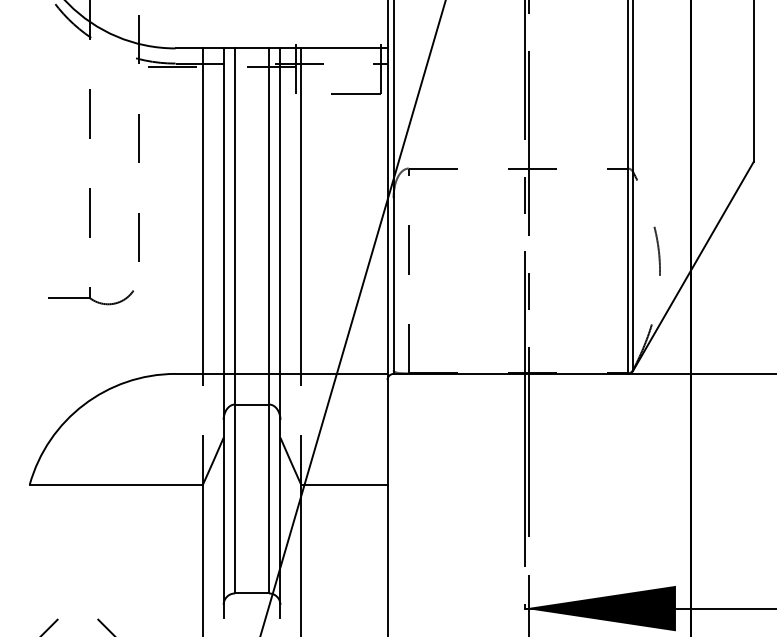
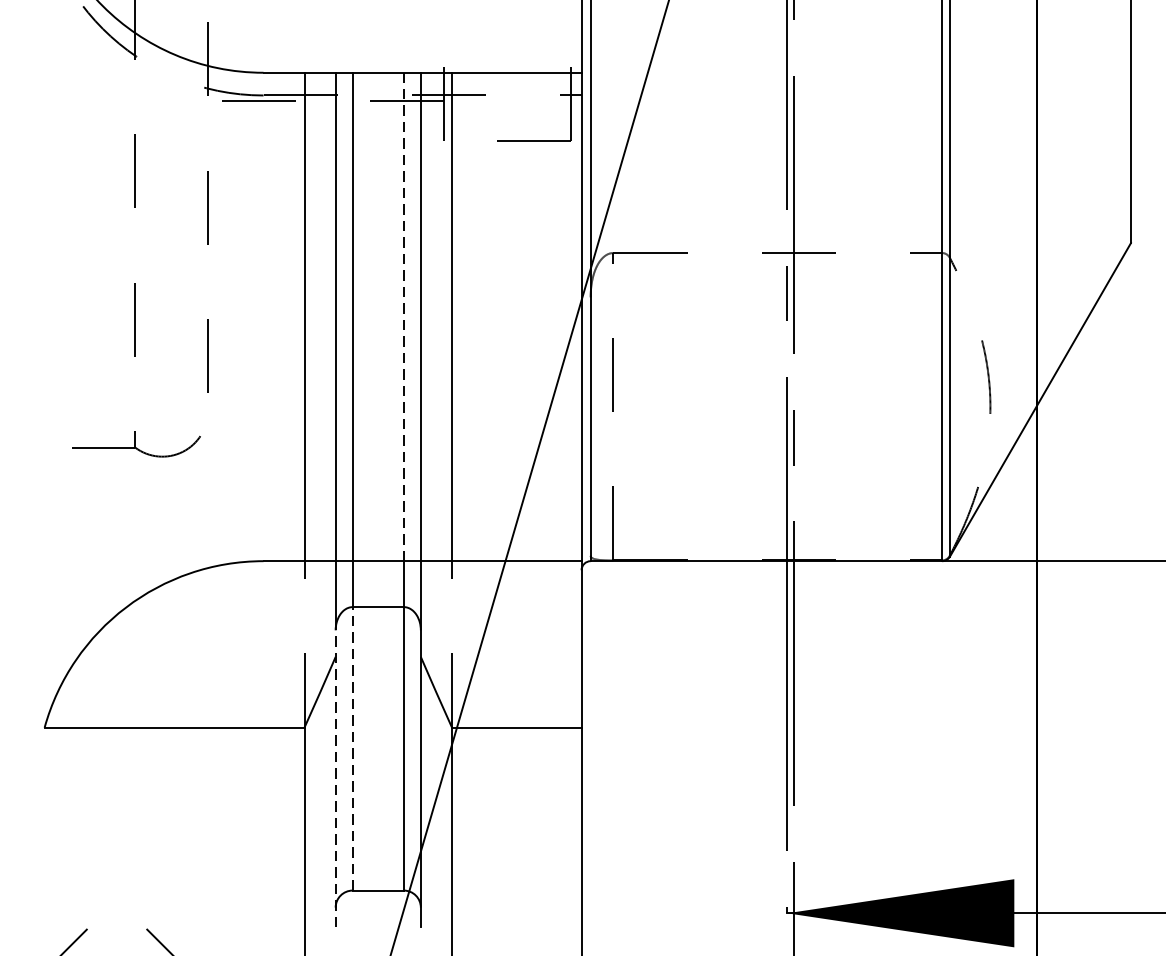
line: (269, 211) -> (404, 317), solid -> dashed
line: (235, 498) -> (353, 748), solid -> dashed
line: (223, 519) -> (335, 779), solid -> dashed

